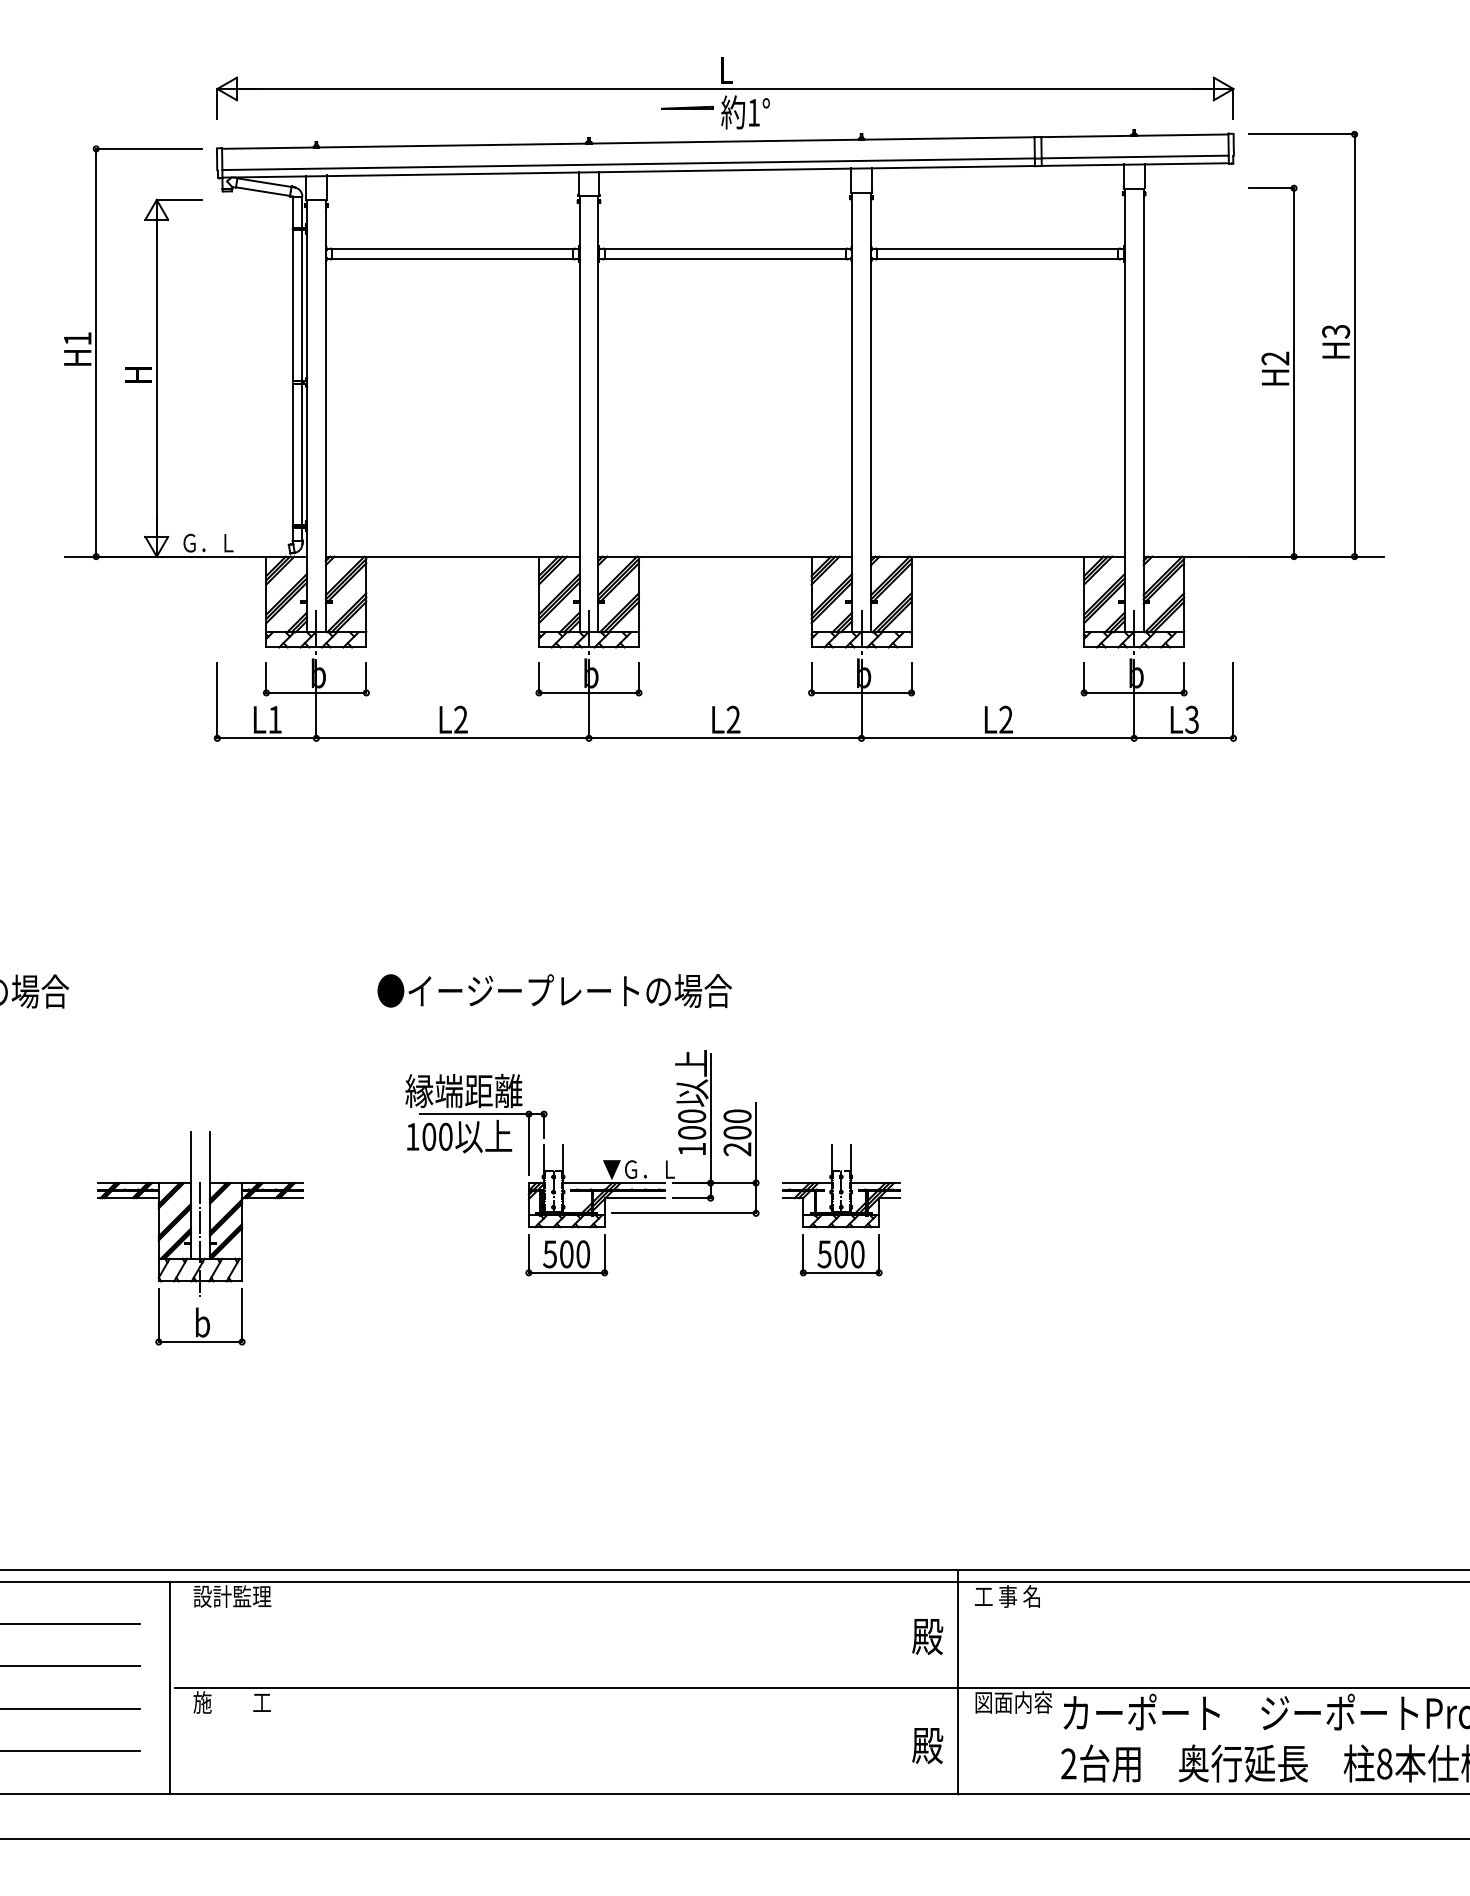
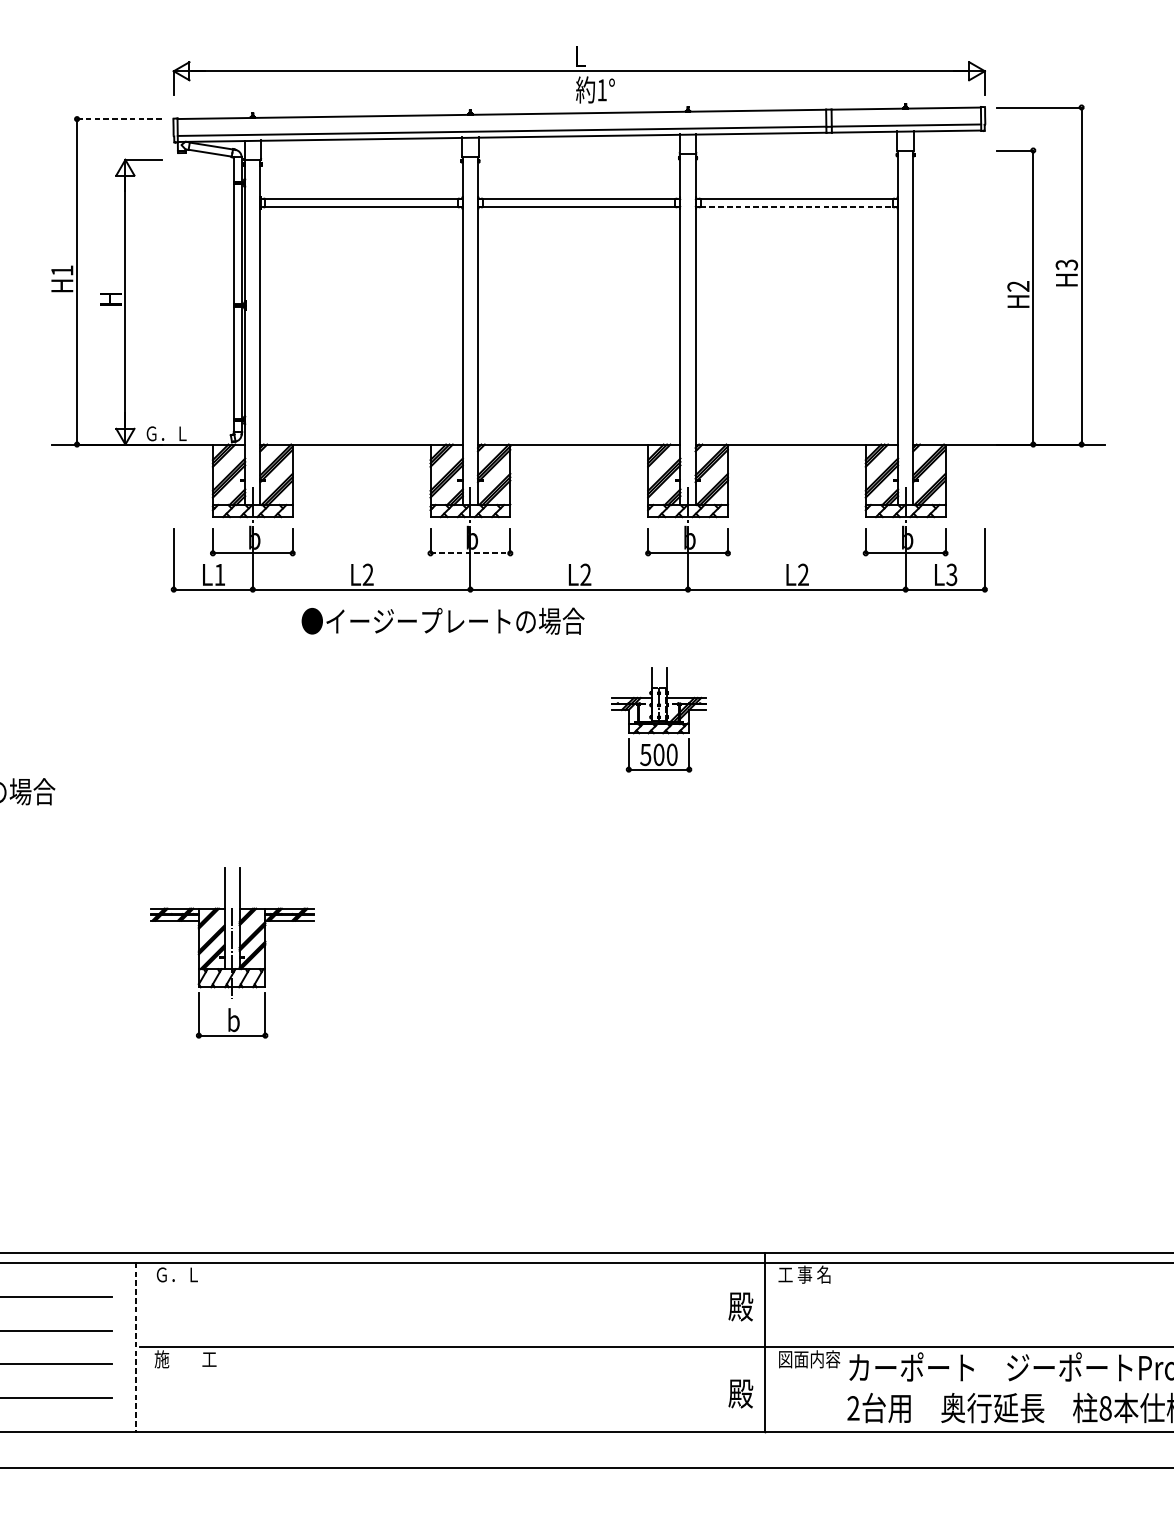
line: (687, 107) -> (549, 86), removed
line: (148, 148) -> (118, 118), solid -> dashed
line: (998, 258) -> (797, 206), solid -> dashed
line: (588, 692) -> (470, 553), solid -> dashed
text: (554, 990) -> (442, 620), moved
part: (563, 1163) -> (450, 929), removed
part: (841, 1210) -> (659, 719), moved
part: (200, 1238) -> (232, 952), moved
text: (232, 1596) -> (185, 1274), 設計監理 -> Ｇ．Ｌ
line: (170, 1688) -> (136, 1348), solid -> dashed

